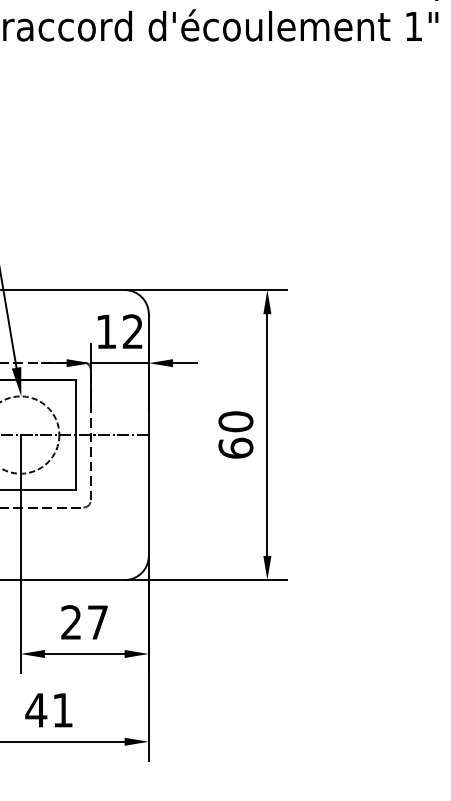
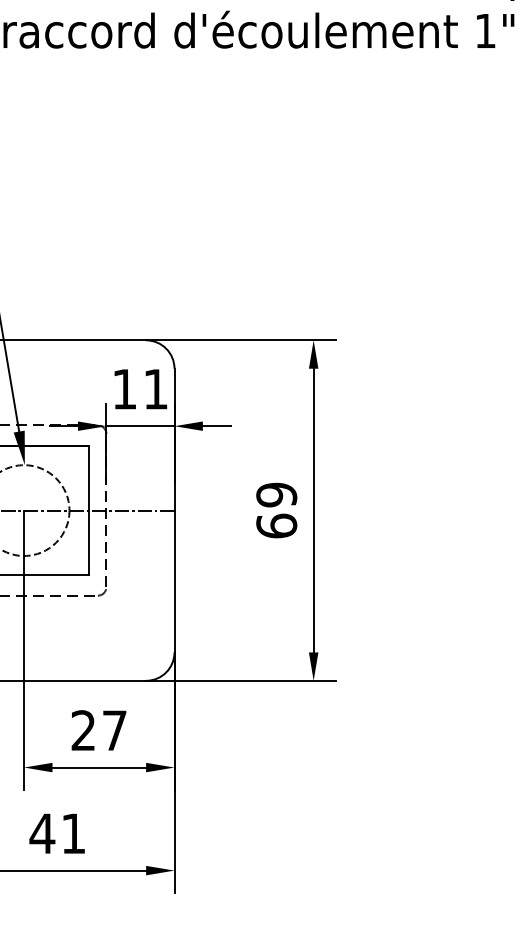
text: (132, 331) -> (155, 388), 12 -> 11
text: (235, 421) -> (276, 494), 60 -> 69

